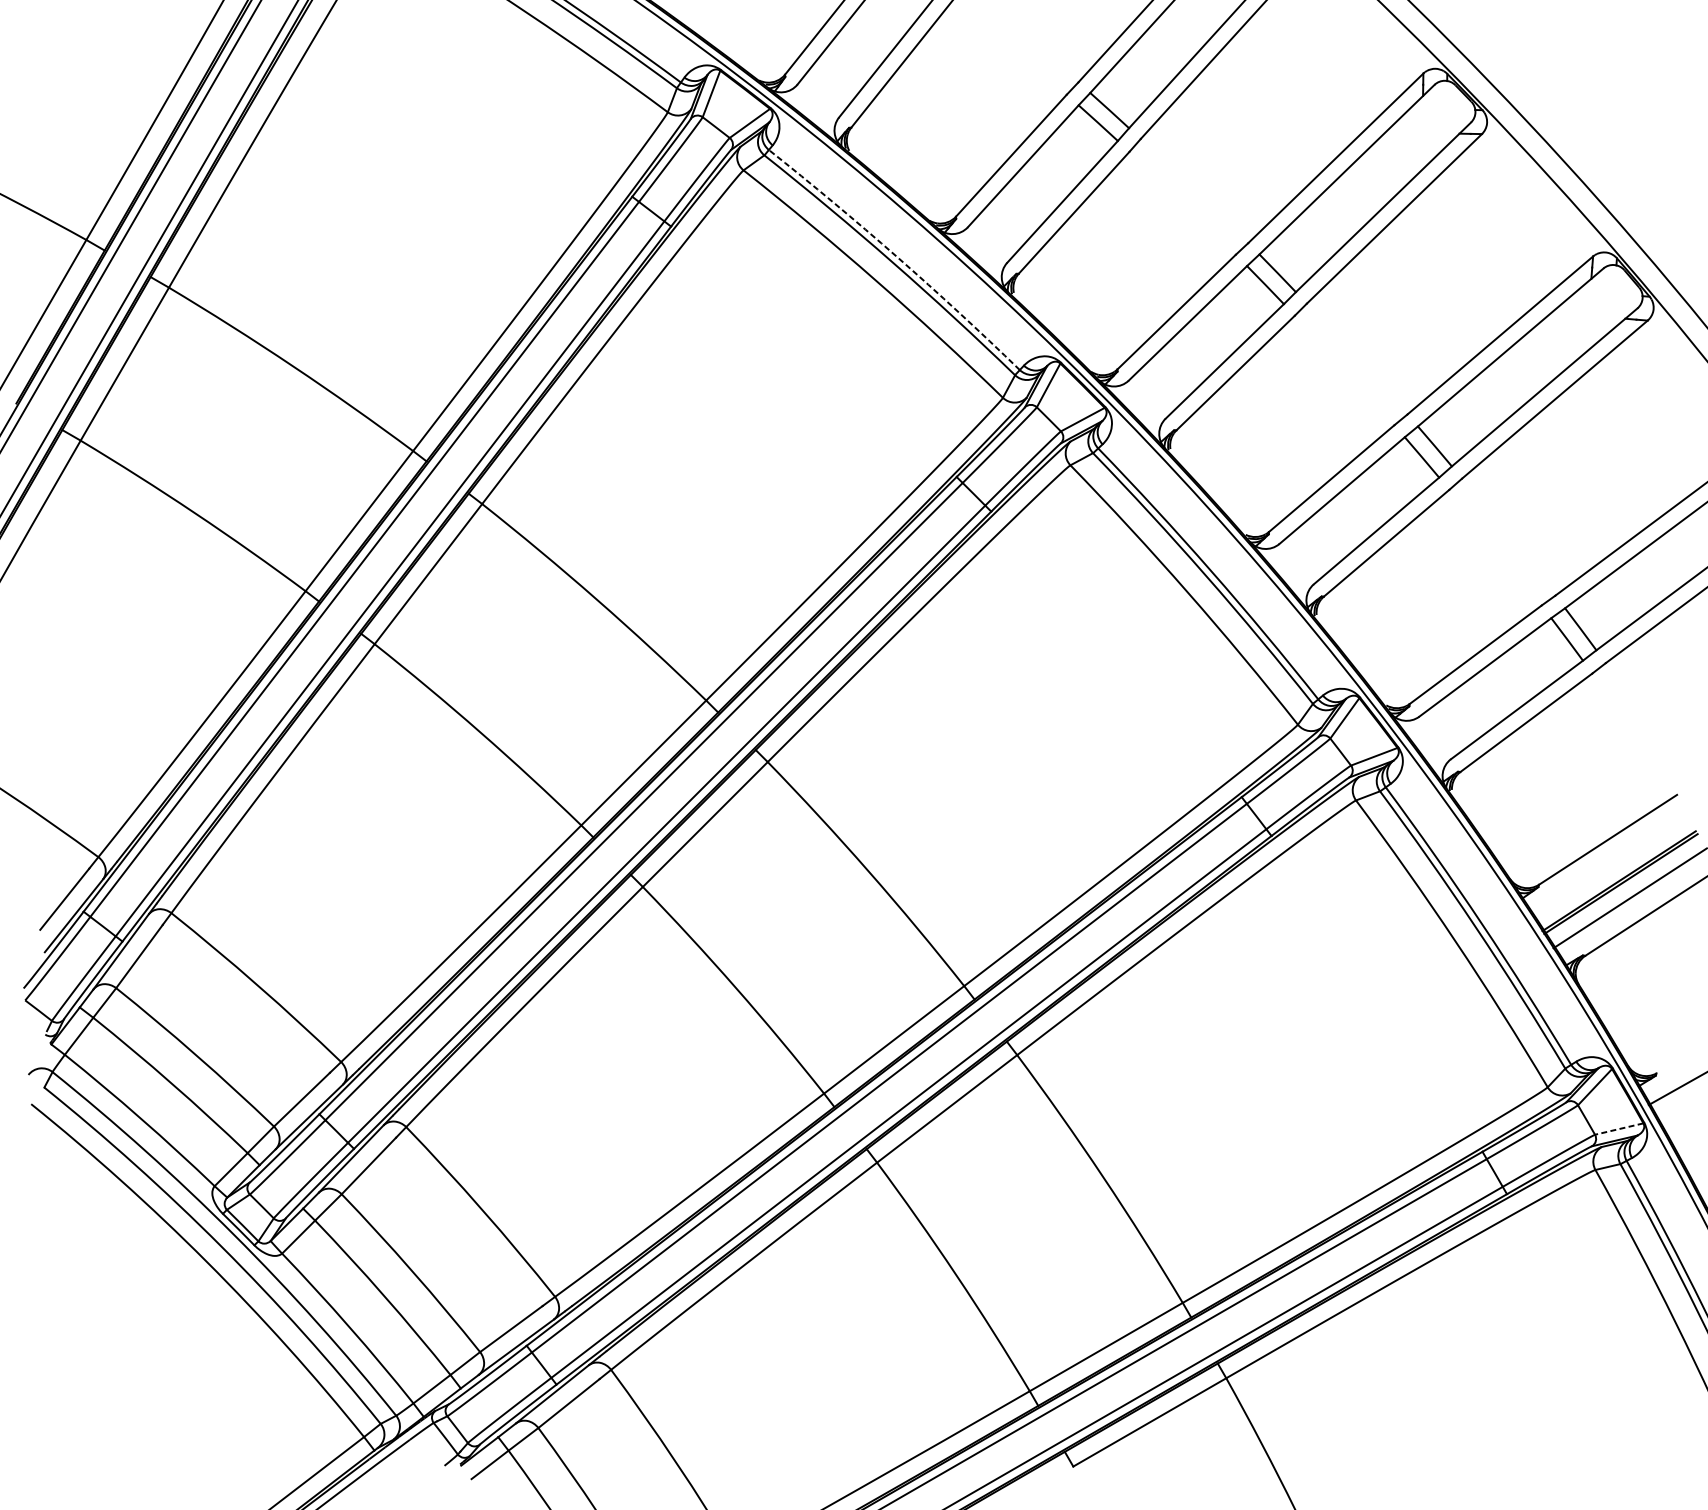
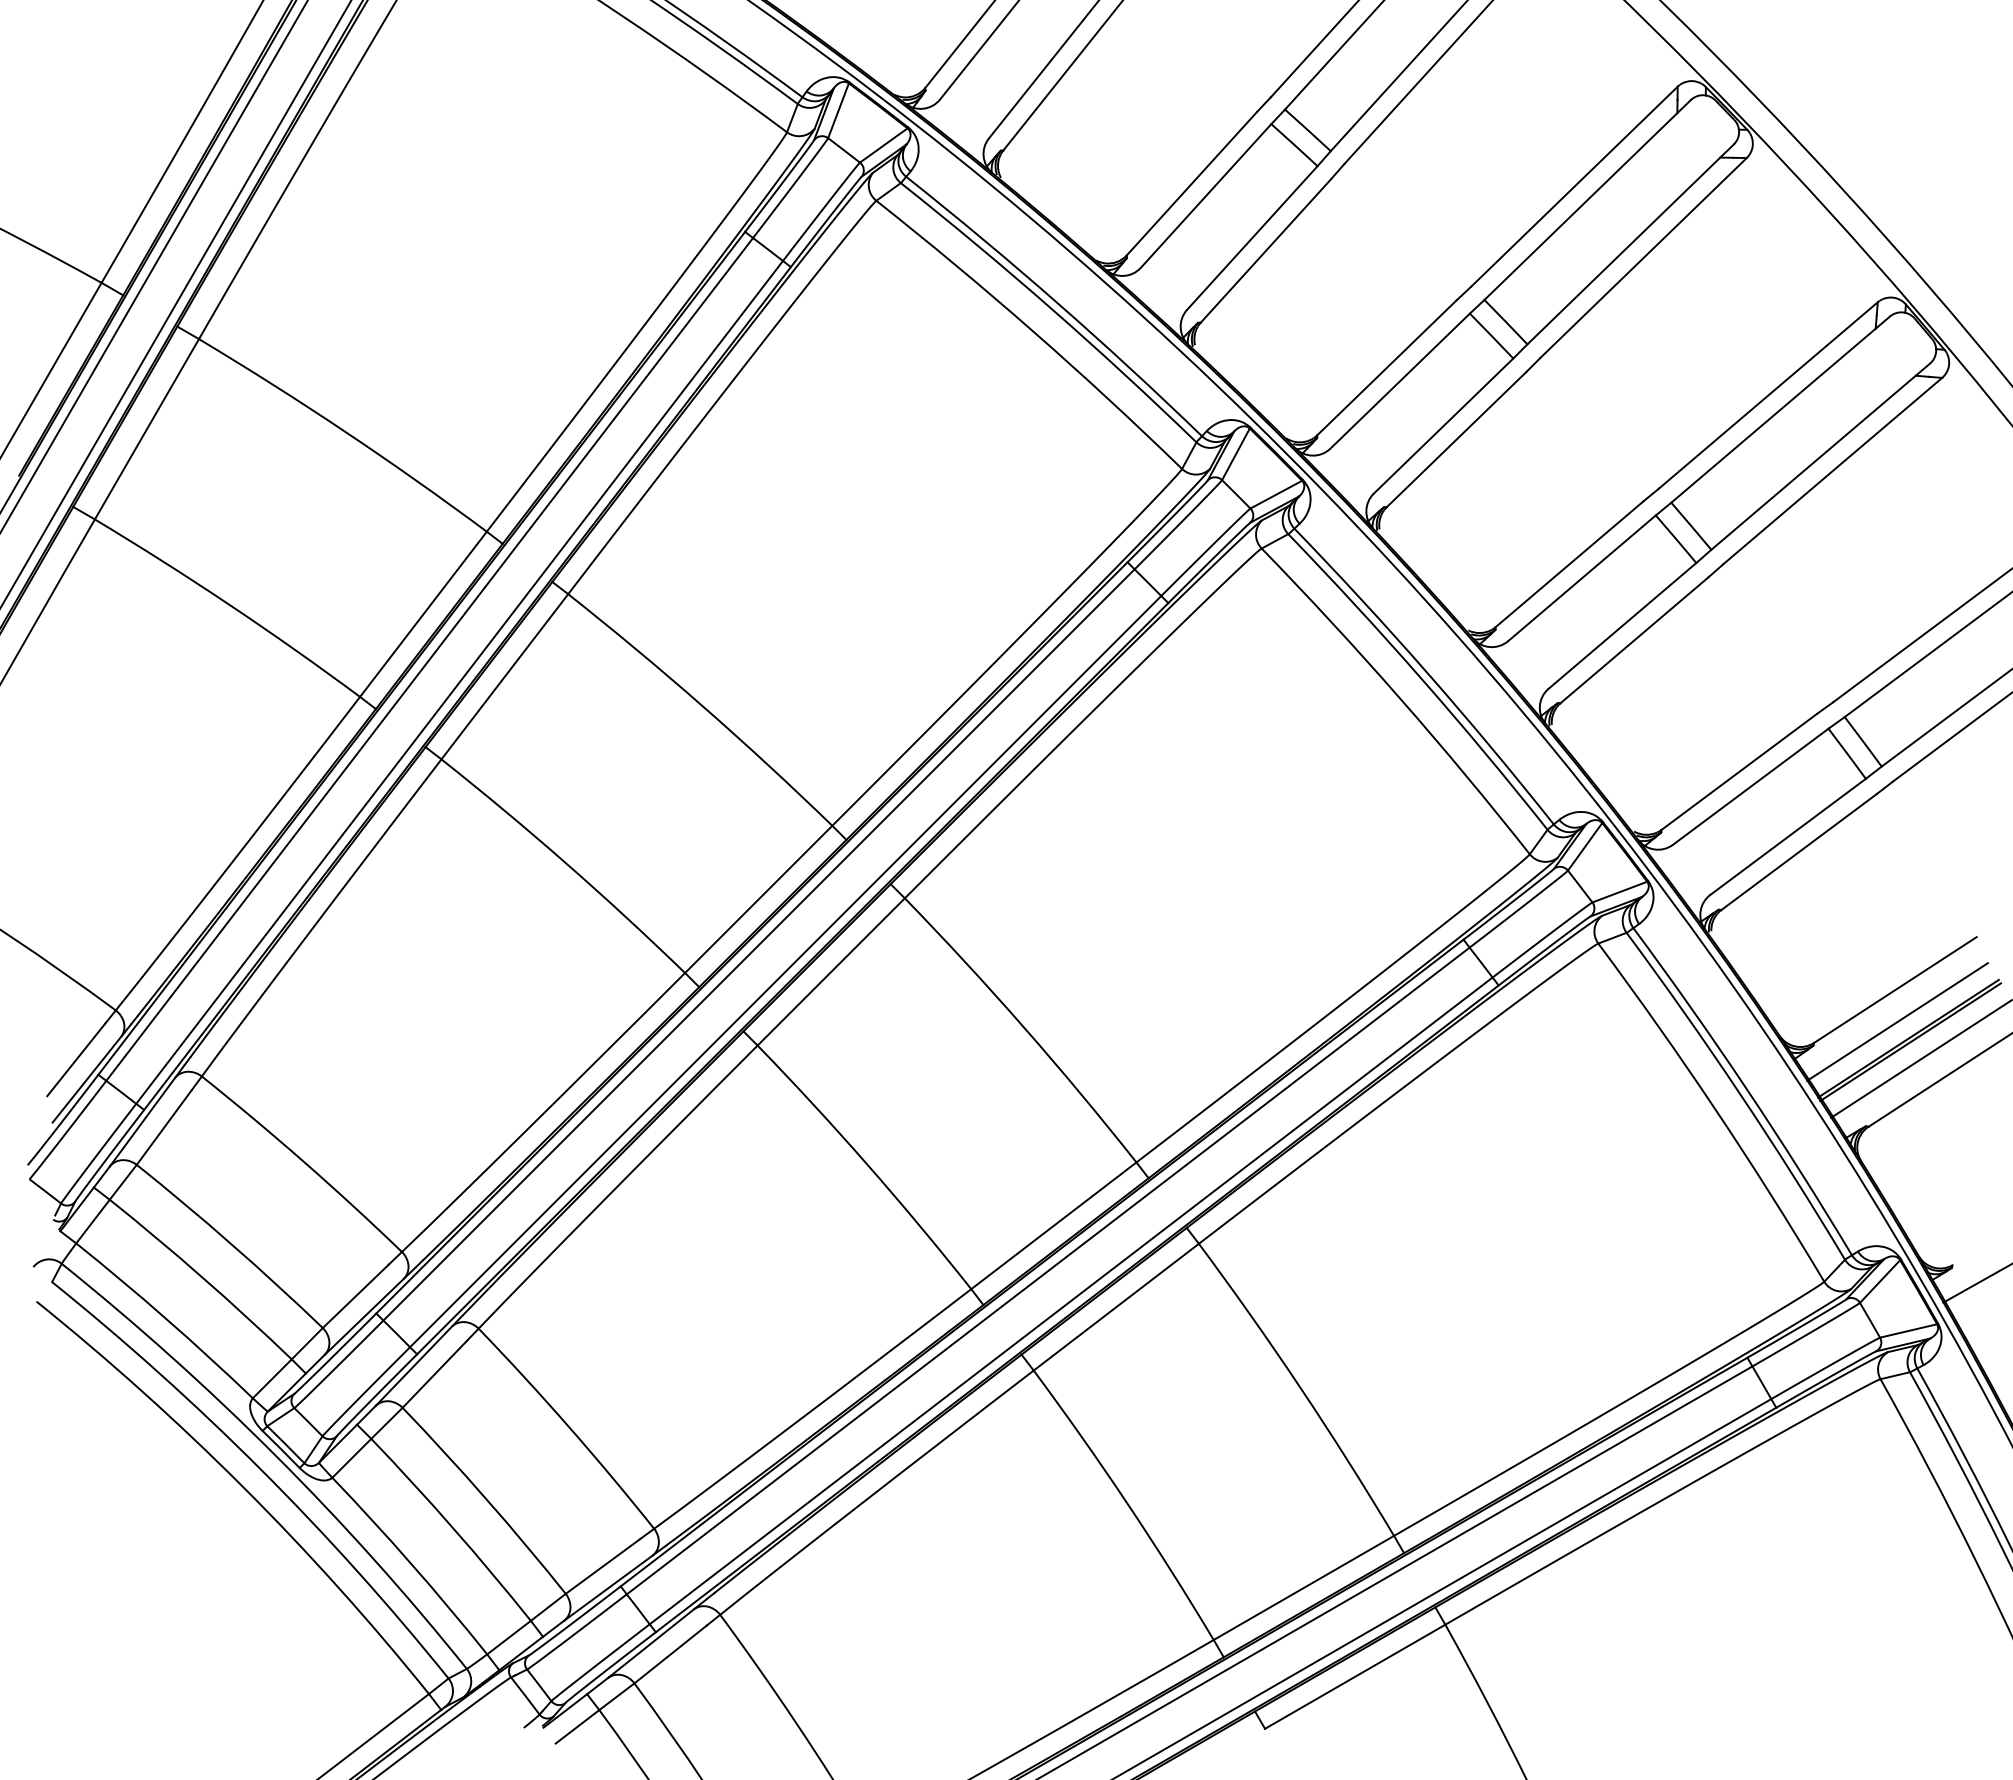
arc: (897, 256) -> (1057, 302), dashed -> solid
line: (1609, 866) -> (1897, 1021), added
line: (1619, 1129) -> (1908, 1331), dashed -> solid

